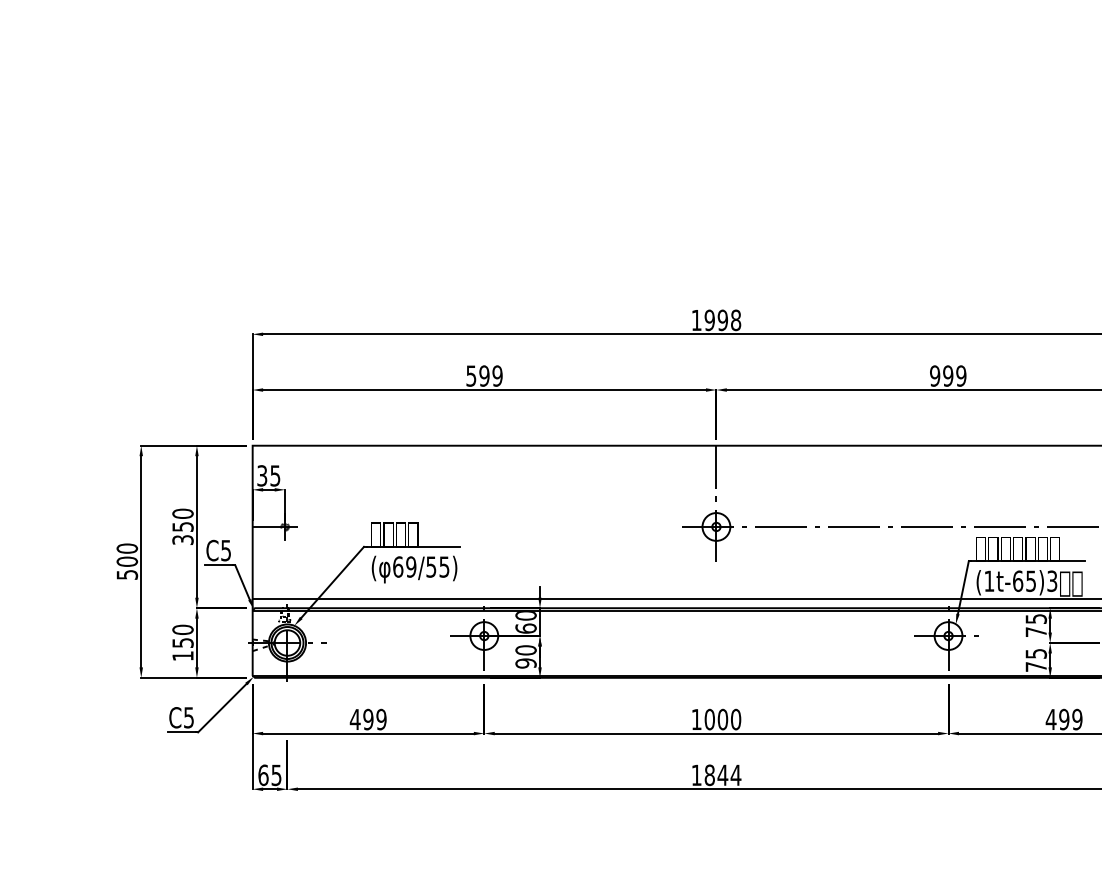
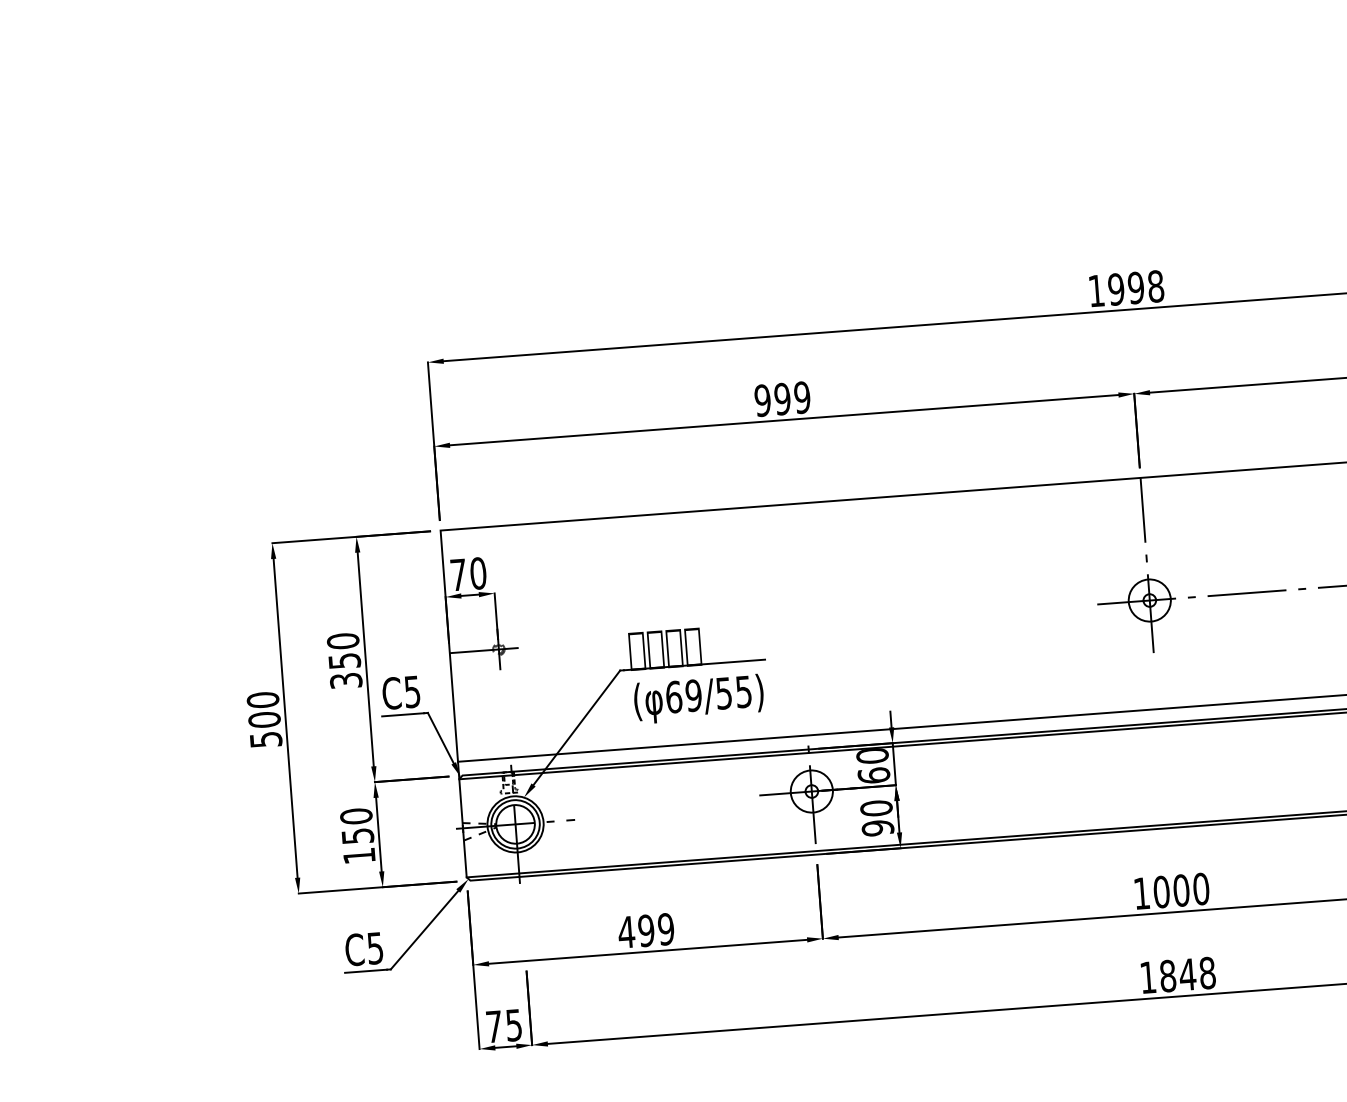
text: (471, 375) -> (762, 399), 599 -> 999
text: (268, 475) -> (467, 573), 35 -> 70
text: (263, 775) -> (494, 1027), 65 -> 75
text: (735, 775) -> (1206, 973), 1844 -> 1848

